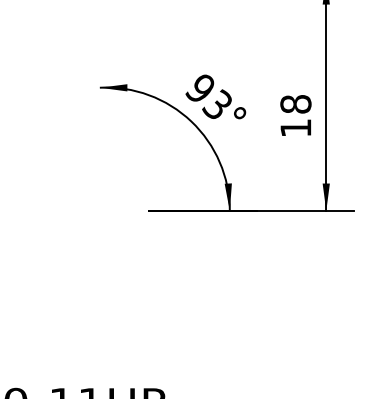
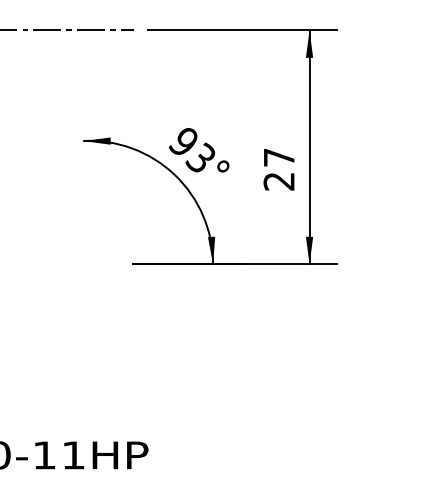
text: (295, 116) -> (278, 169), 18 -> 27

